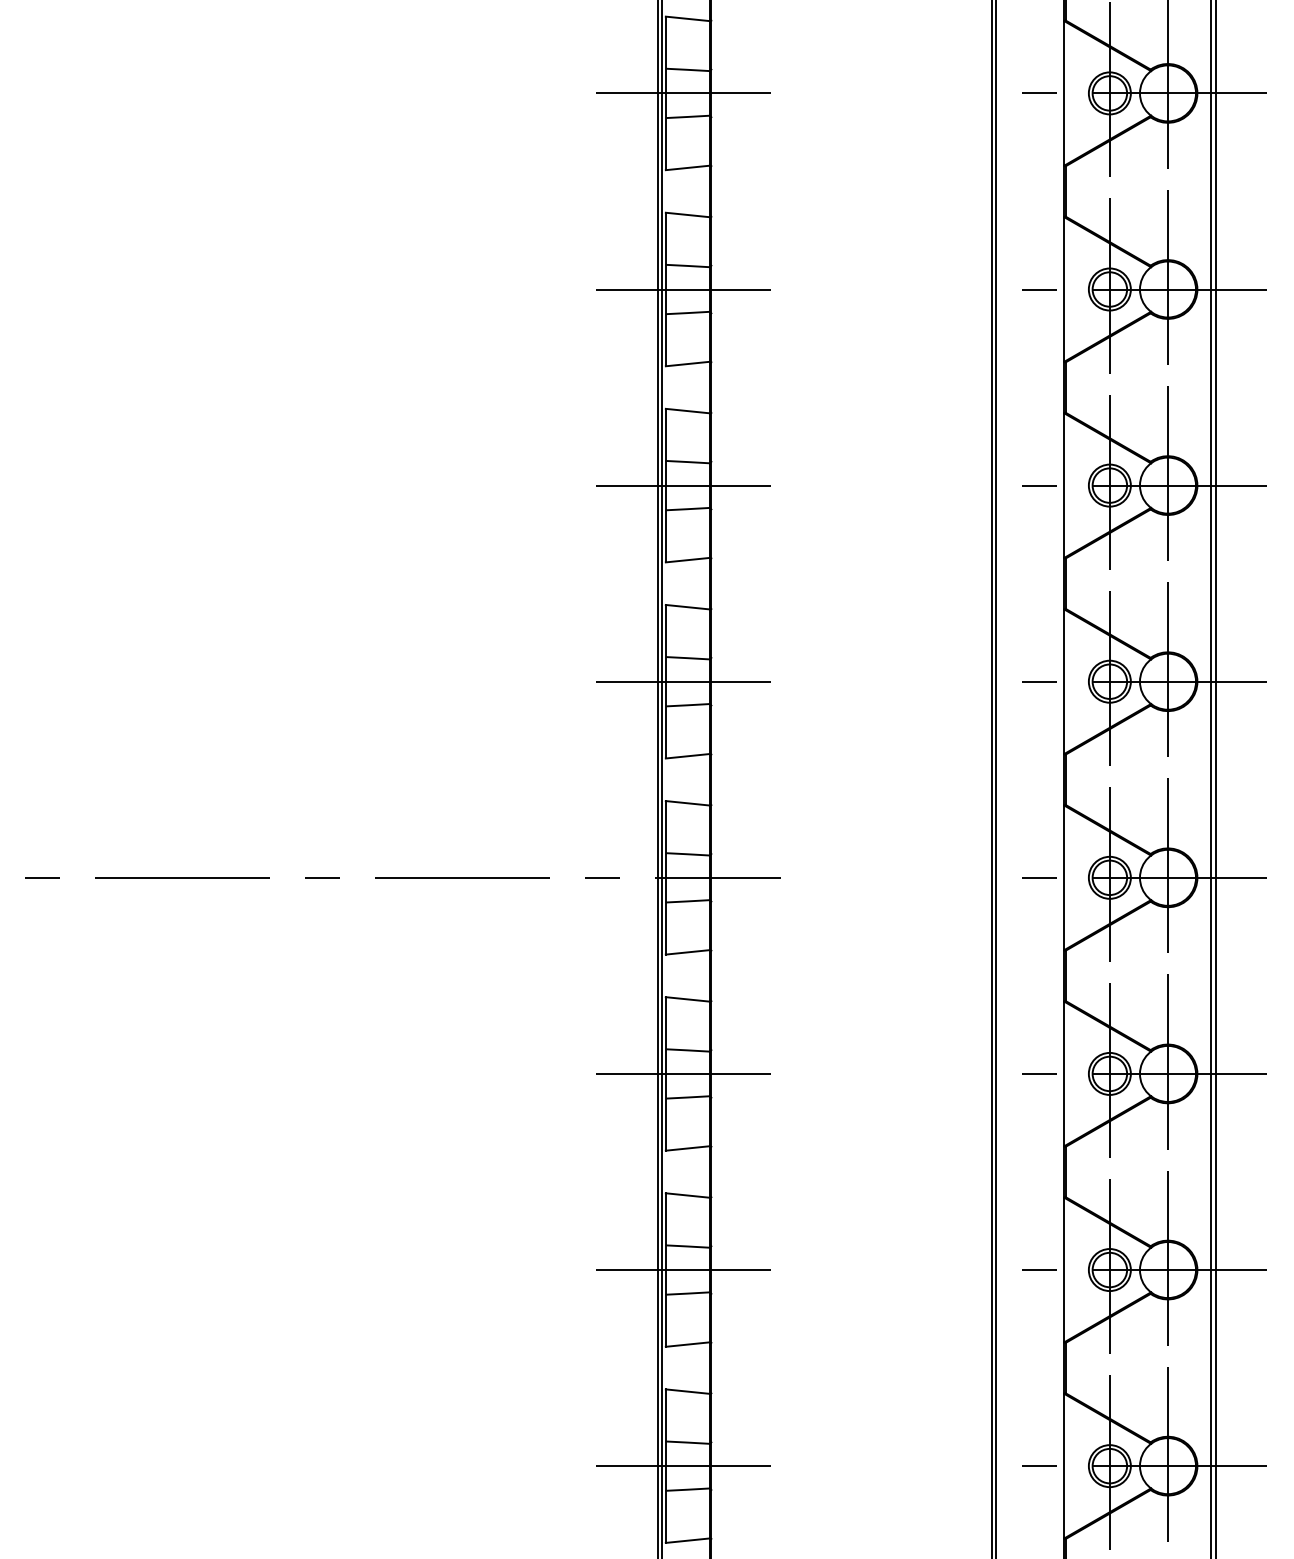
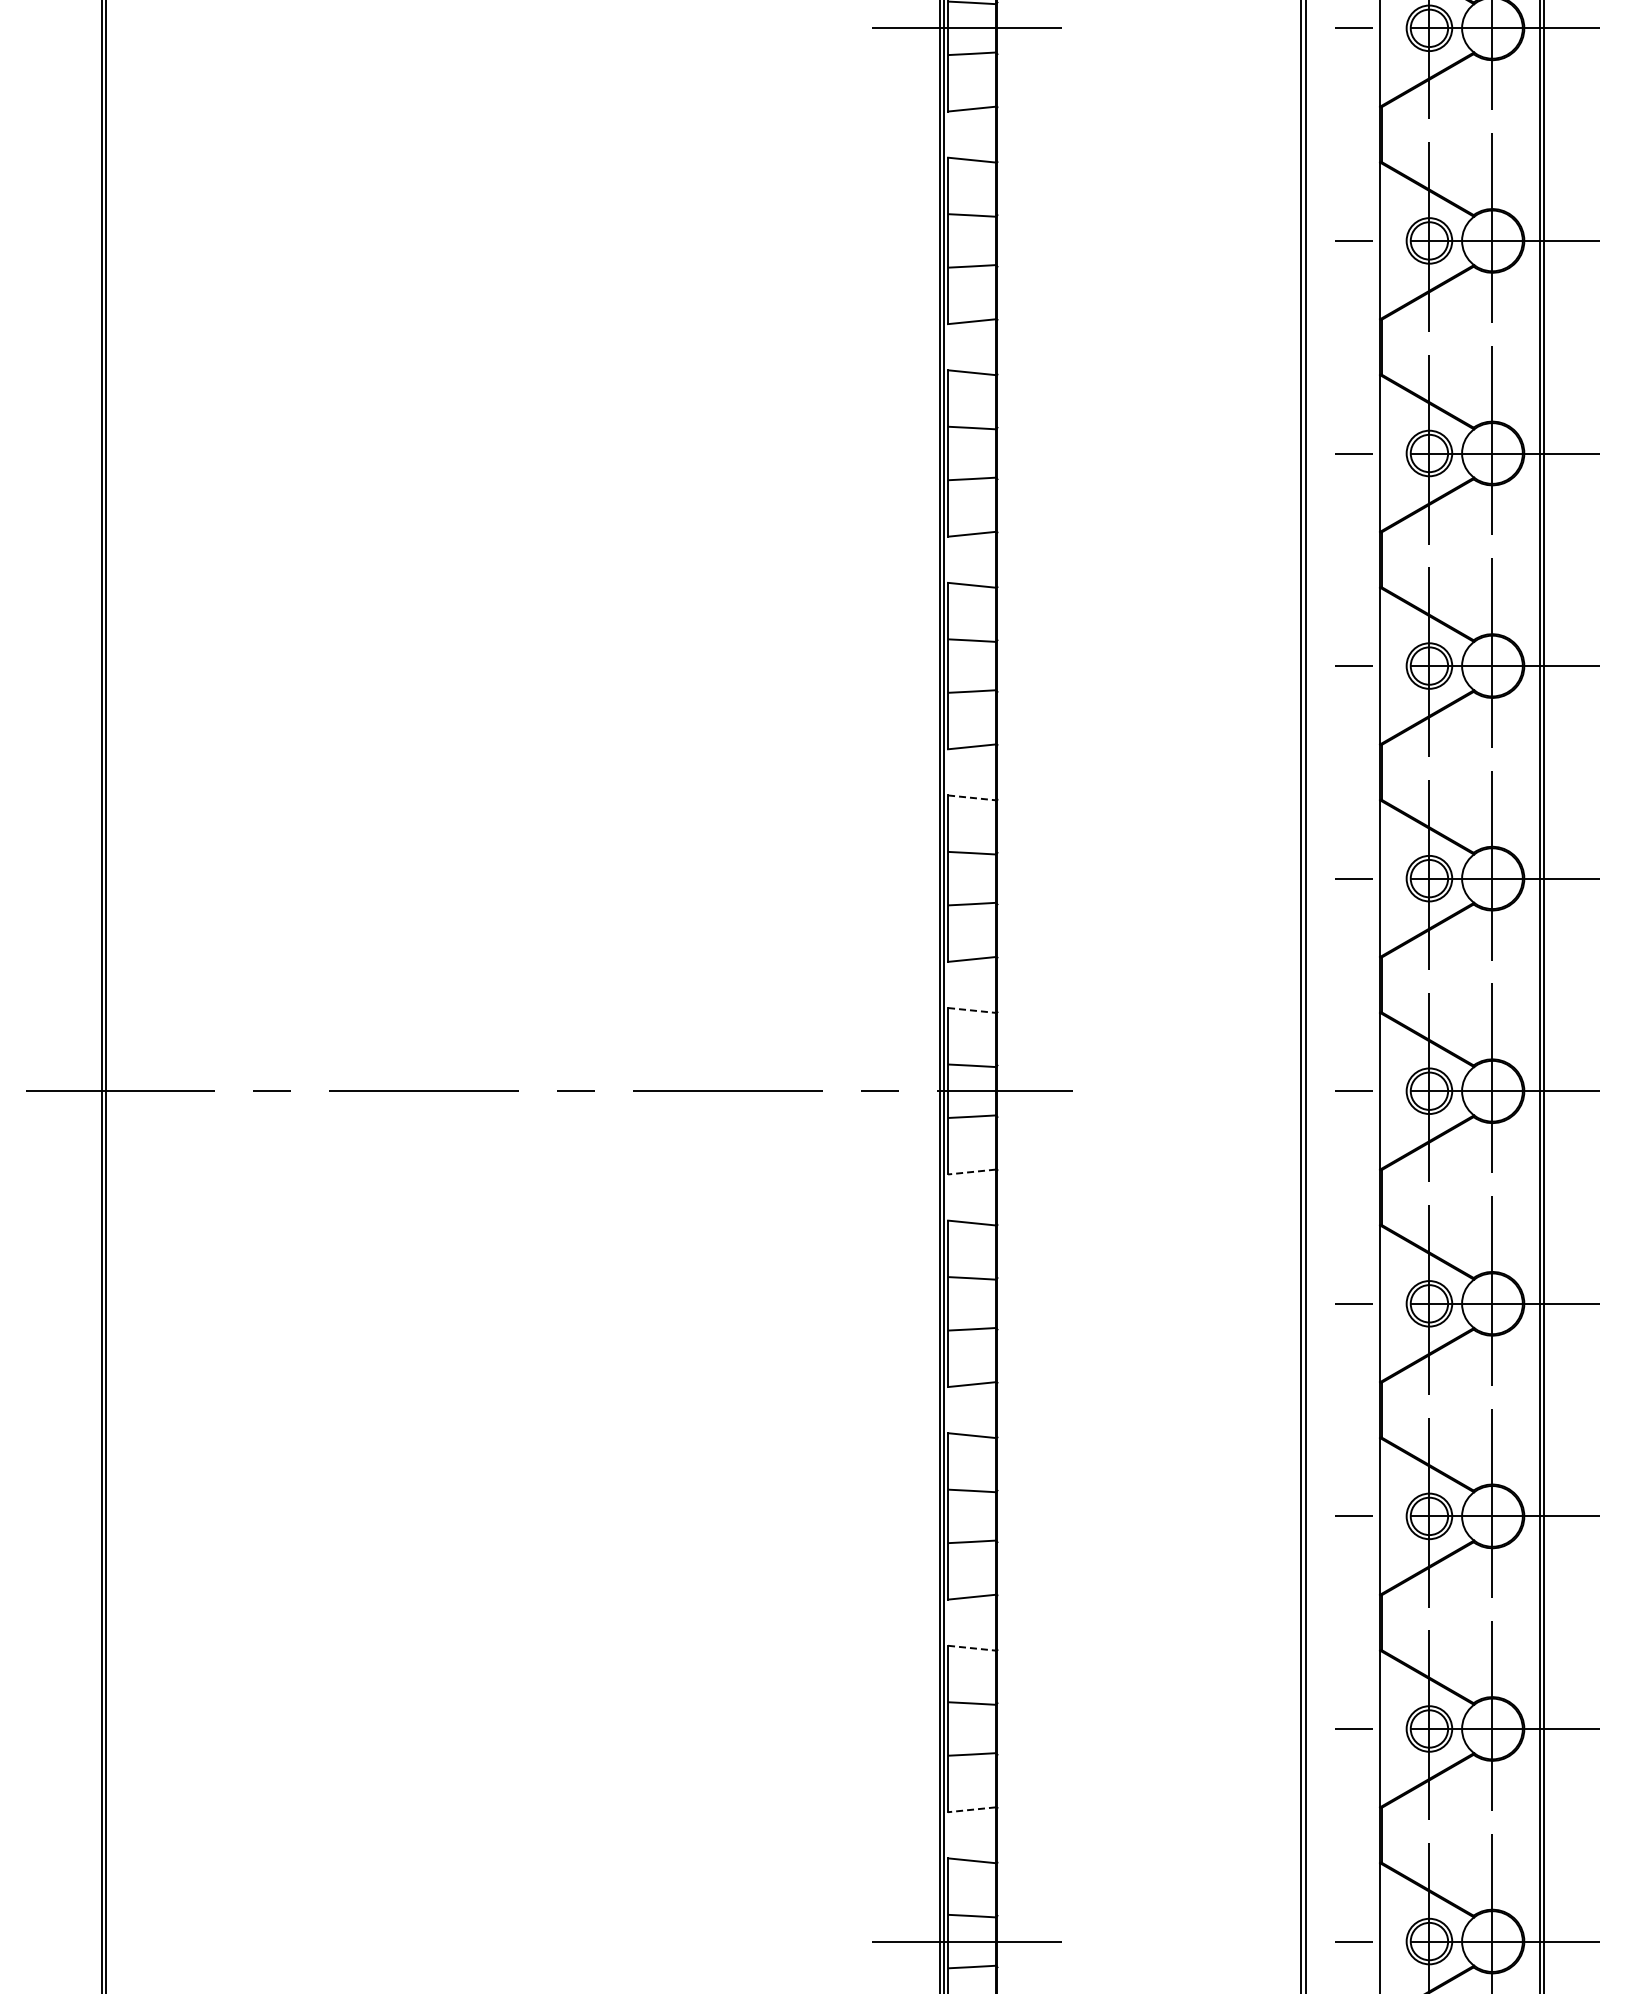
line: (688, 93) -> (972, 240), removed
line: (688, 289) -> (972, 453), removed
line: (688, 486) -> (972, 666), removed
line: (688, 606) -> (972, 797), solid -> dashed
line: (688, 681) -> (972, 878), removed
line: (688, 803) -> (972, 1010), solid -> dashed
line: (687, 952) -> (971, 1172), solid -> dashed
line: (688, 1073) -> (972, 1303), removed
line: (688, 1270) -> (972, 1516), removed
line: (688, 1391) -> (972, 1648), solid -> dashed
line: (688, 1465) -> (972, 1728), removed
line: (687, 1540) -> (971, 1809), solid -> dashed

